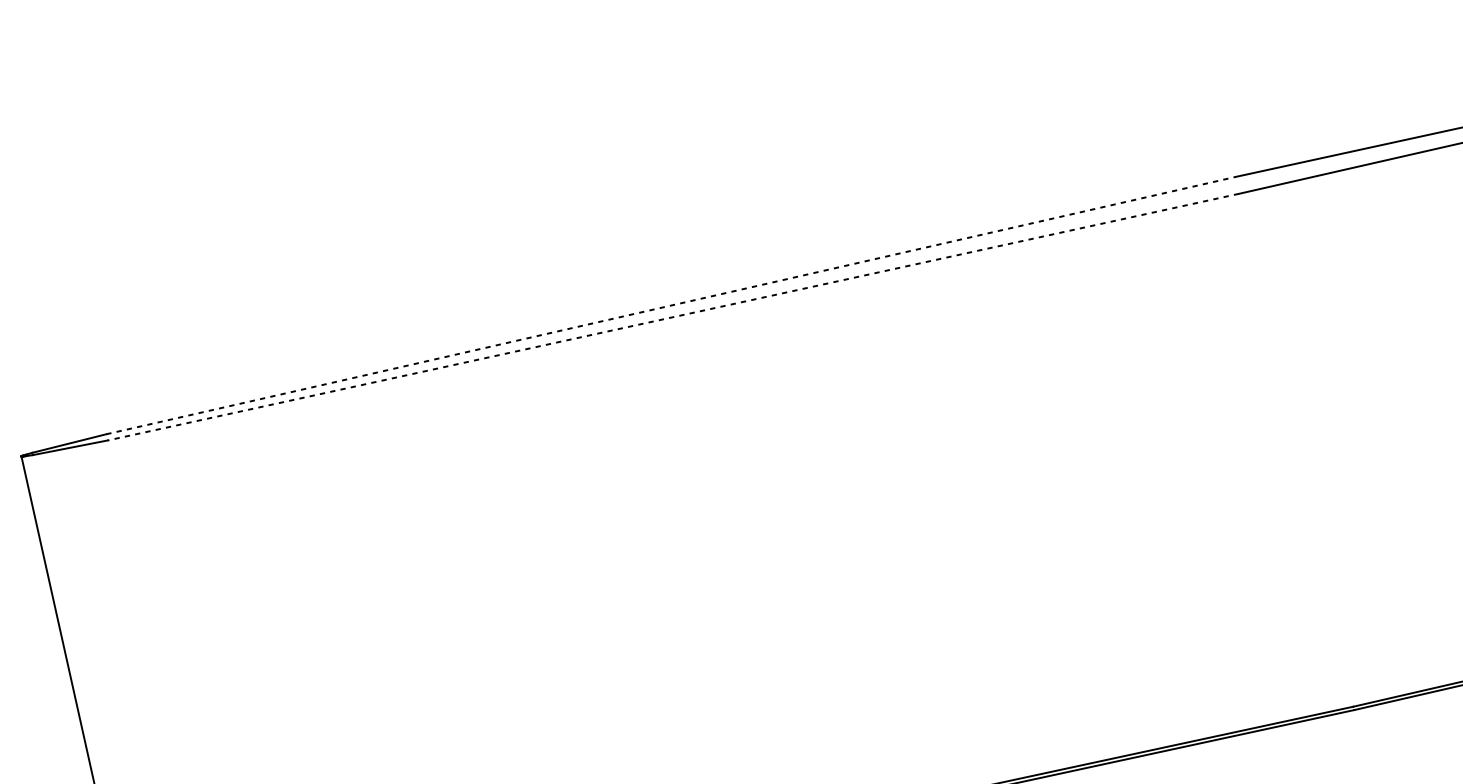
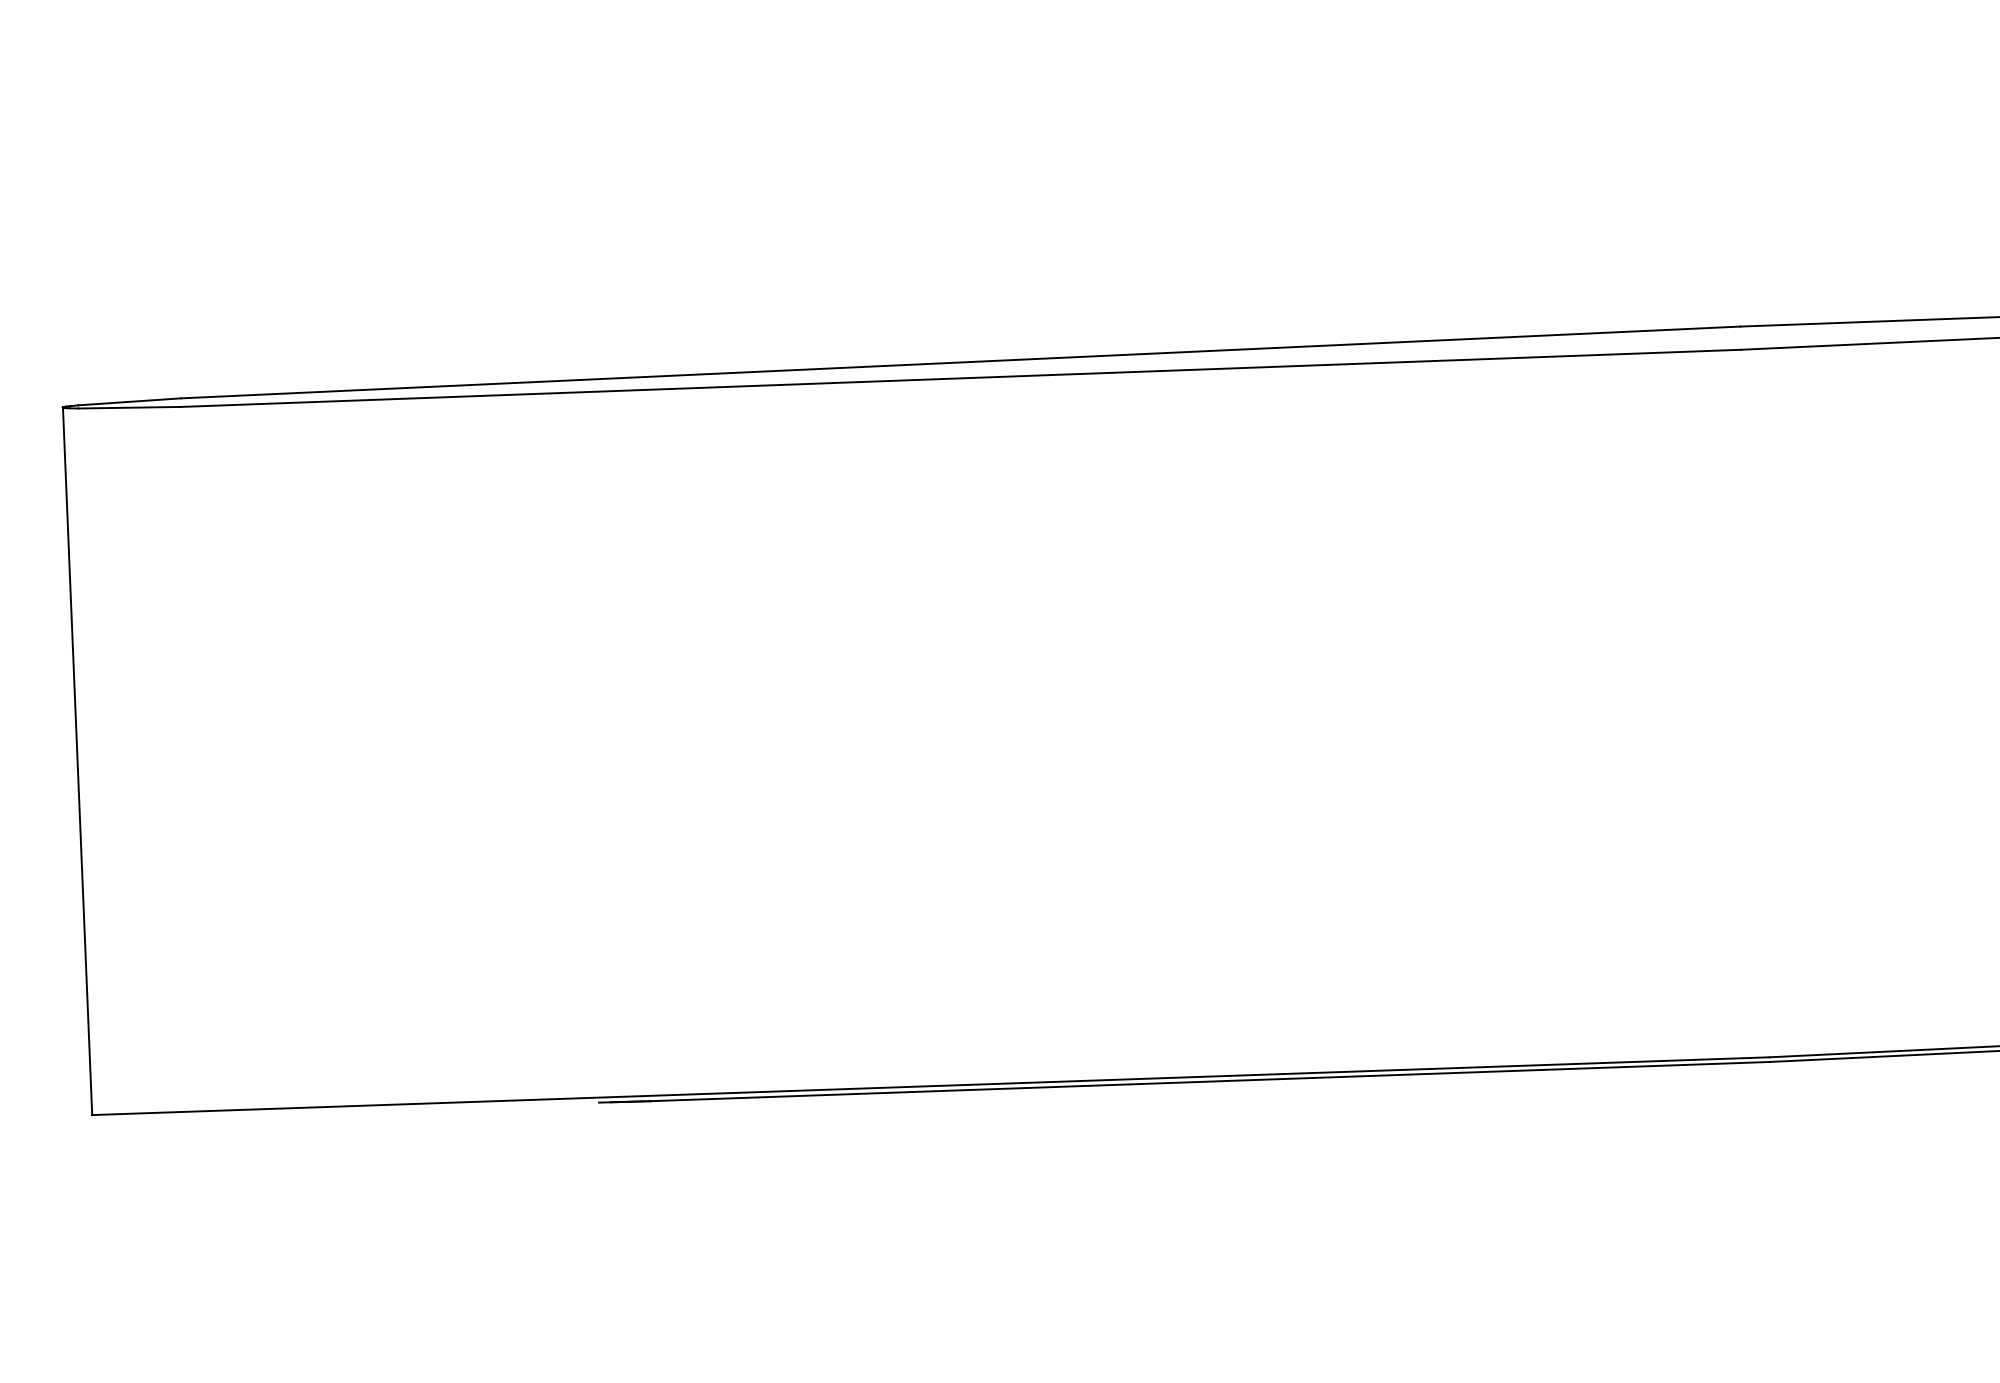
line: (671, 305) -> (960, 362), dashed -> solid
line: (673, 317) -> (960, 378), dashed -> solid

